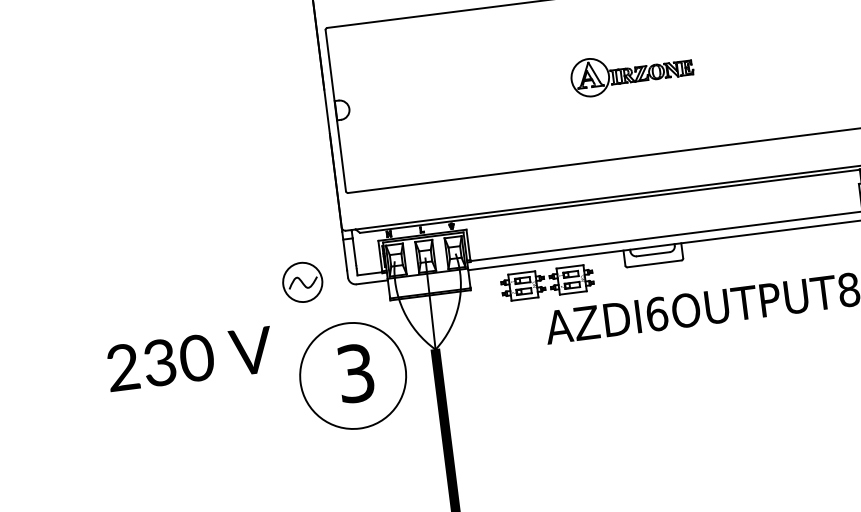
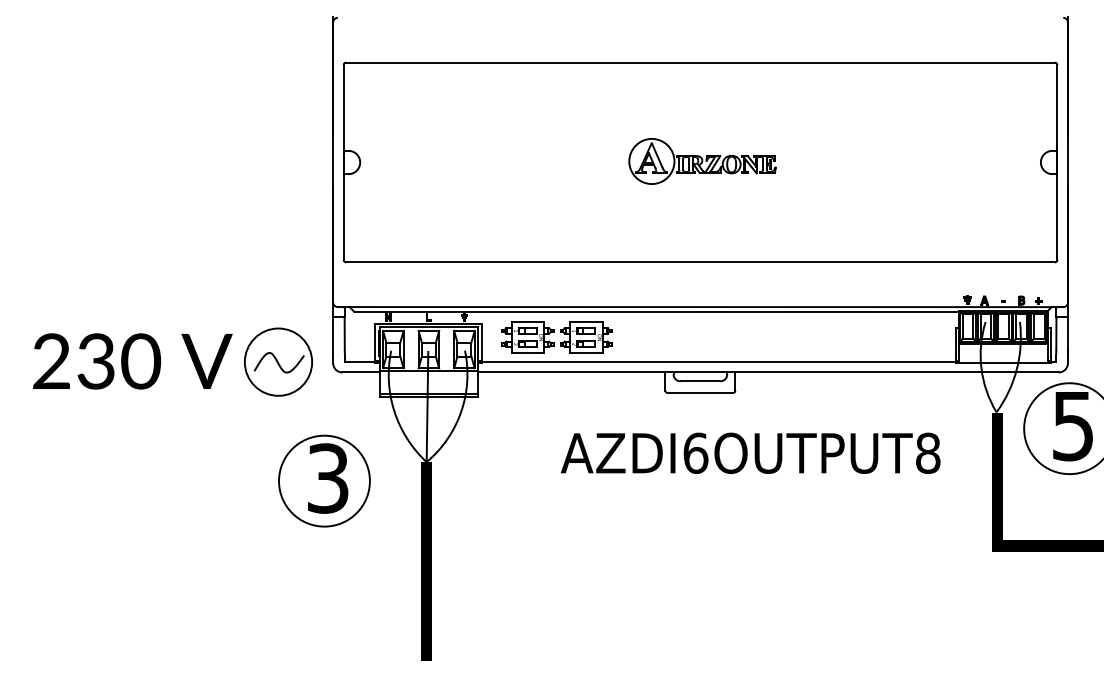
part: (302, 281) -> (278, 361), size x1.43
part: (547, 282) -> (556, 337), moved
text: (189, 359) -> (132, 361), moved
circle: (353, 375) -> (324, 480), size x0.71

